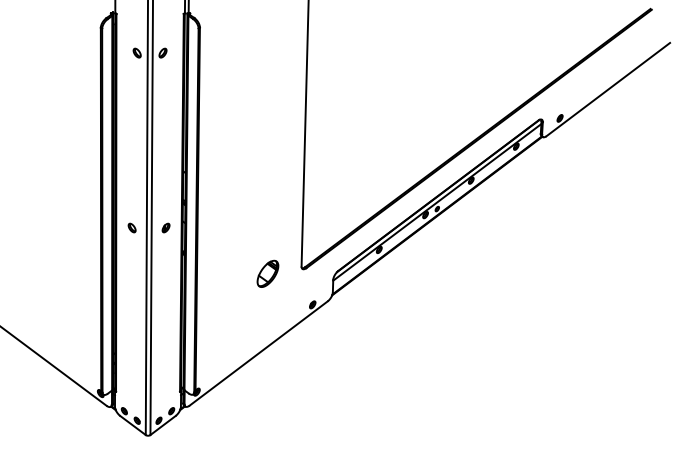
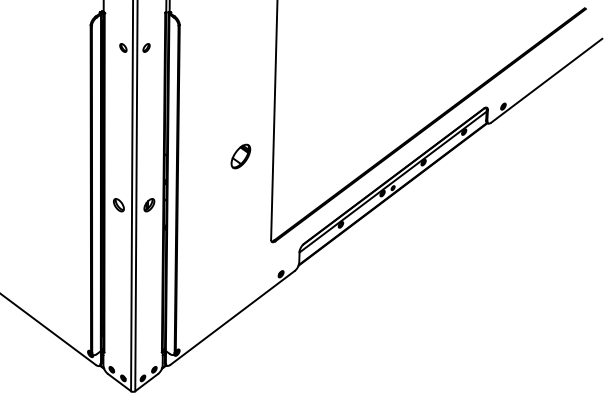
part: (131, 227) -> (118, 204), size x1.6
part: (165, 227) -> (148, 204), size x1.6
part: (267, 273) -> (240, 156), moved

